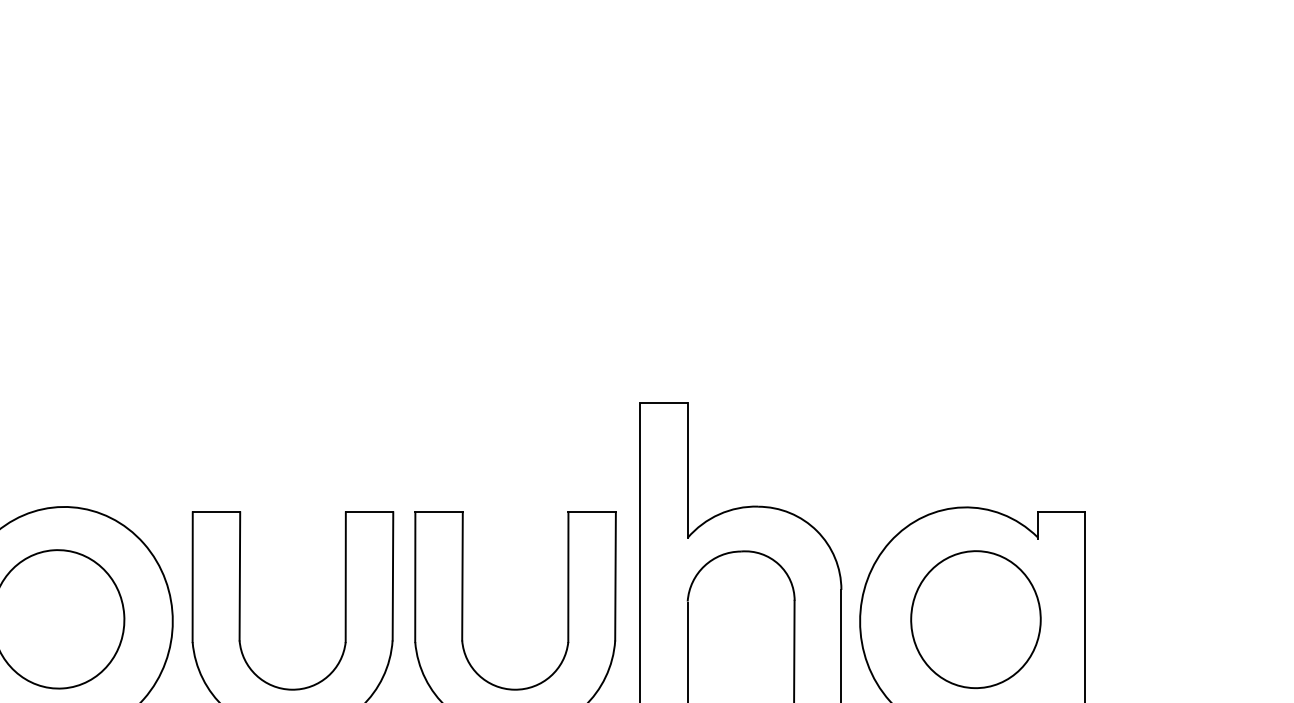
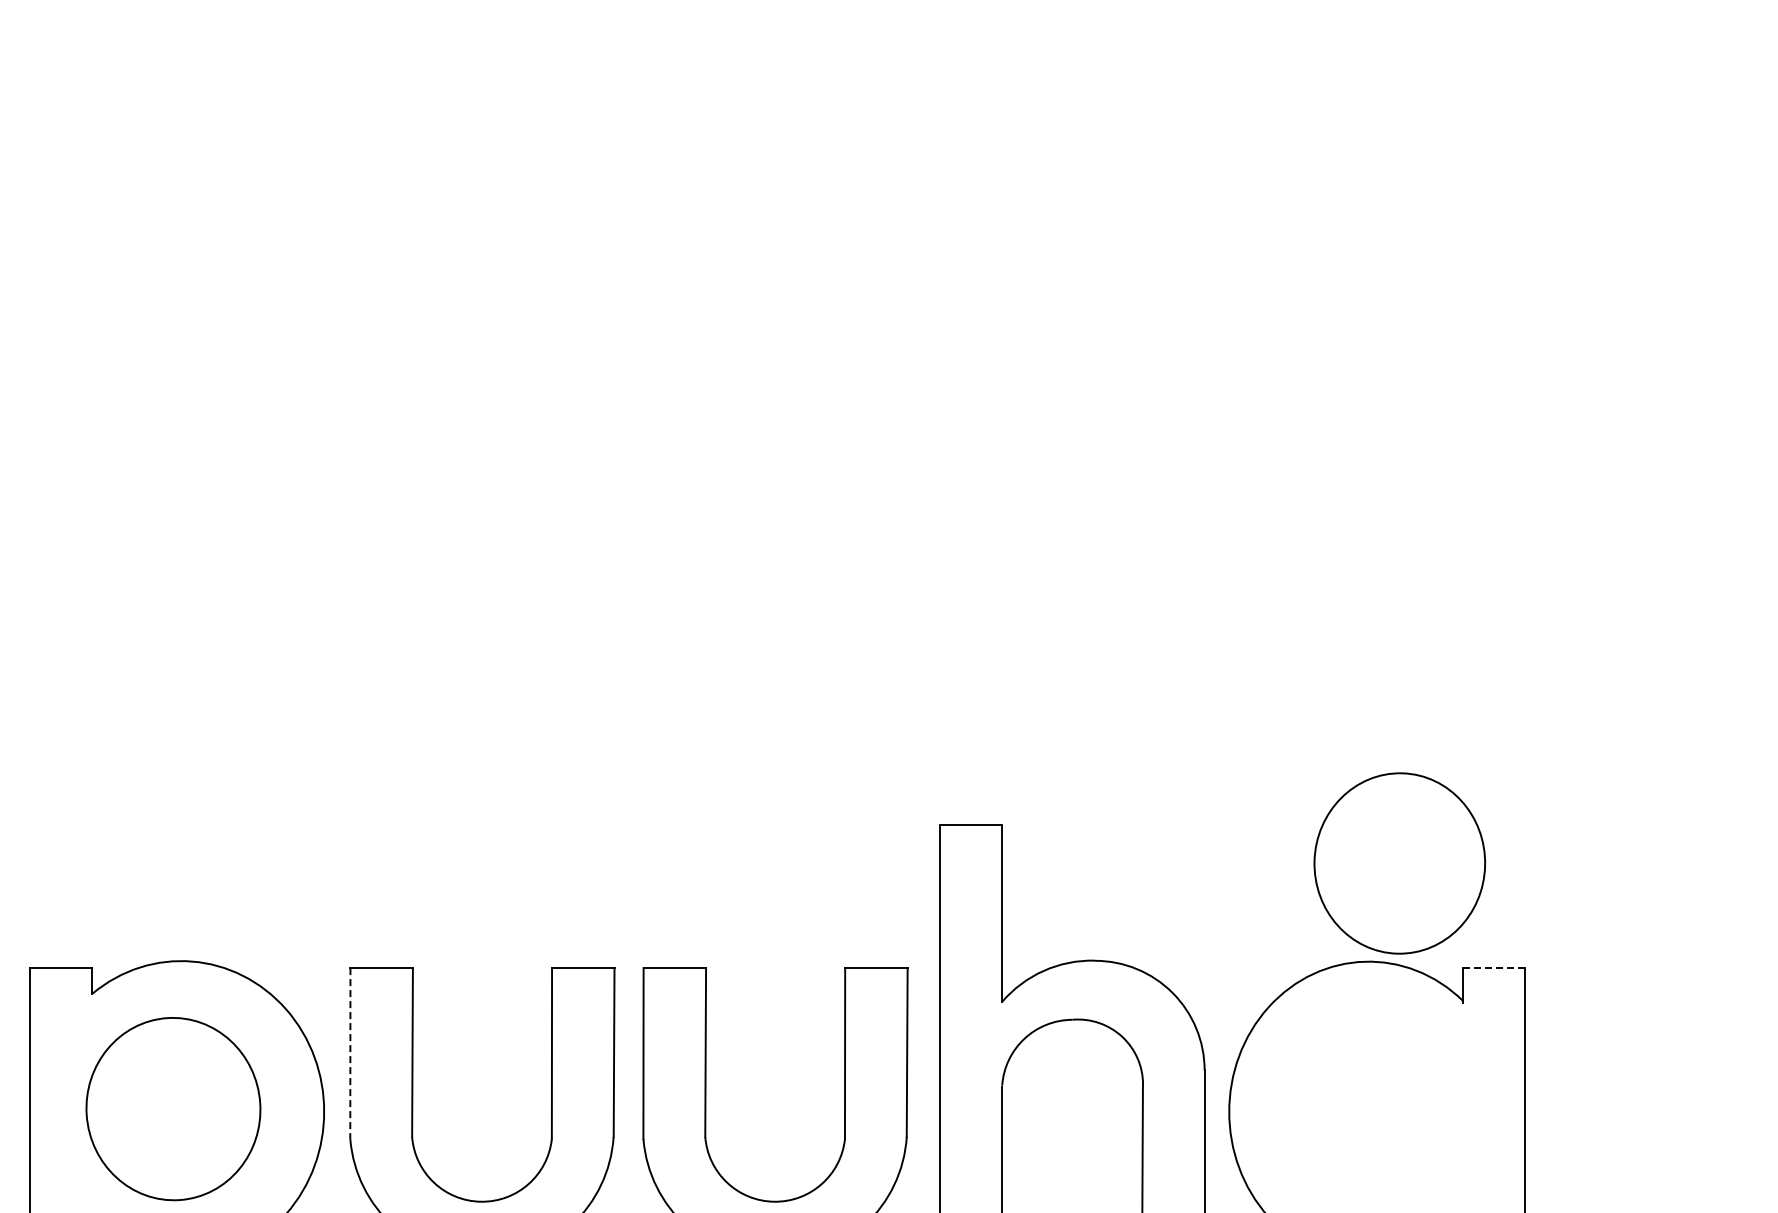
line: (1061, 512) -> (1494, 968), solid -> dashed
line: (192, 577) -> (350, 1054), solid -> dashed
part: (975, 619) -> (1399, 863), moved

